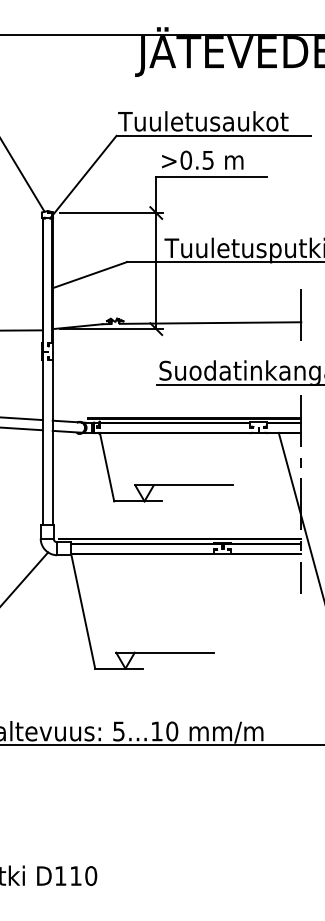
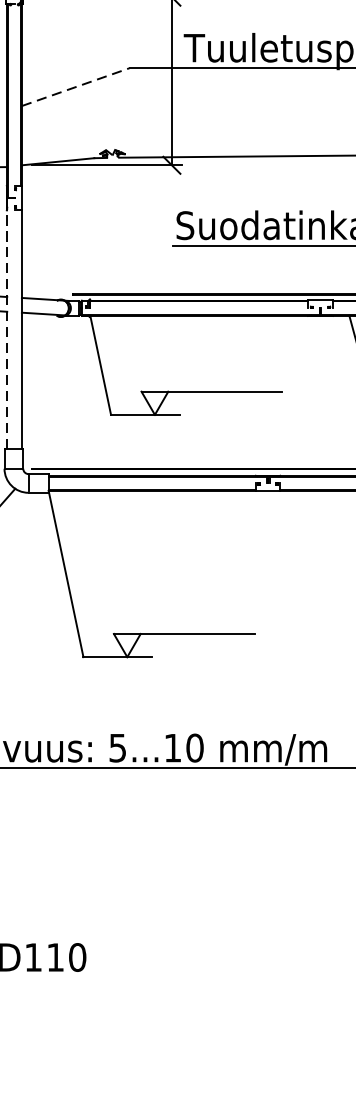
line: (90, 274) -> (76, 86), solid -> dashed
line: (42, 437) -> (7, 322), solid -> dashed

